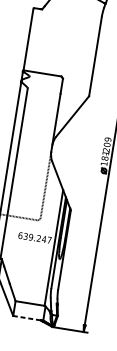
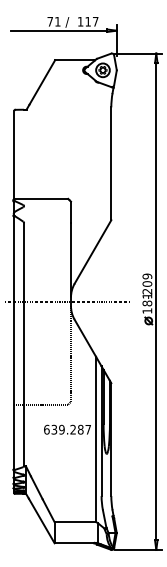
line: (49, 148) -> (67, 301), added
text: (44, 239) -> (80, 429), 639.247 -> 639.287
line: (27, 318) -> (74, 543), dashed -> solid

